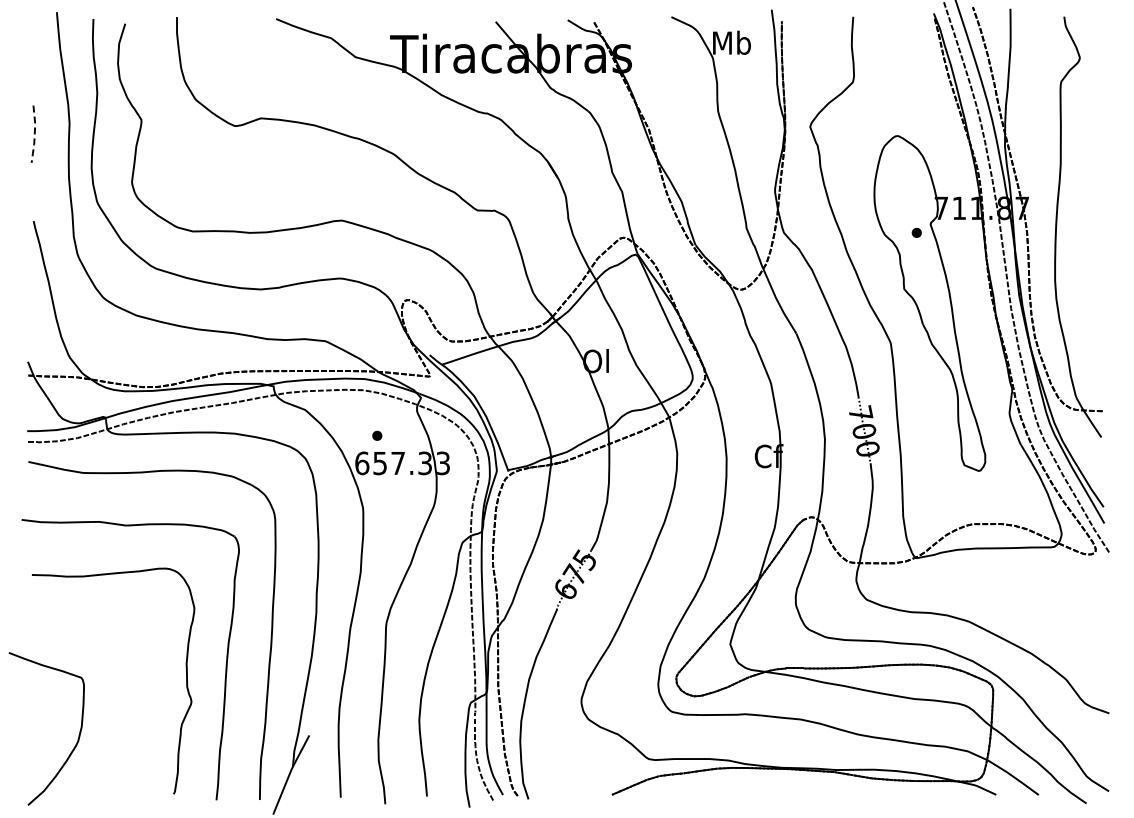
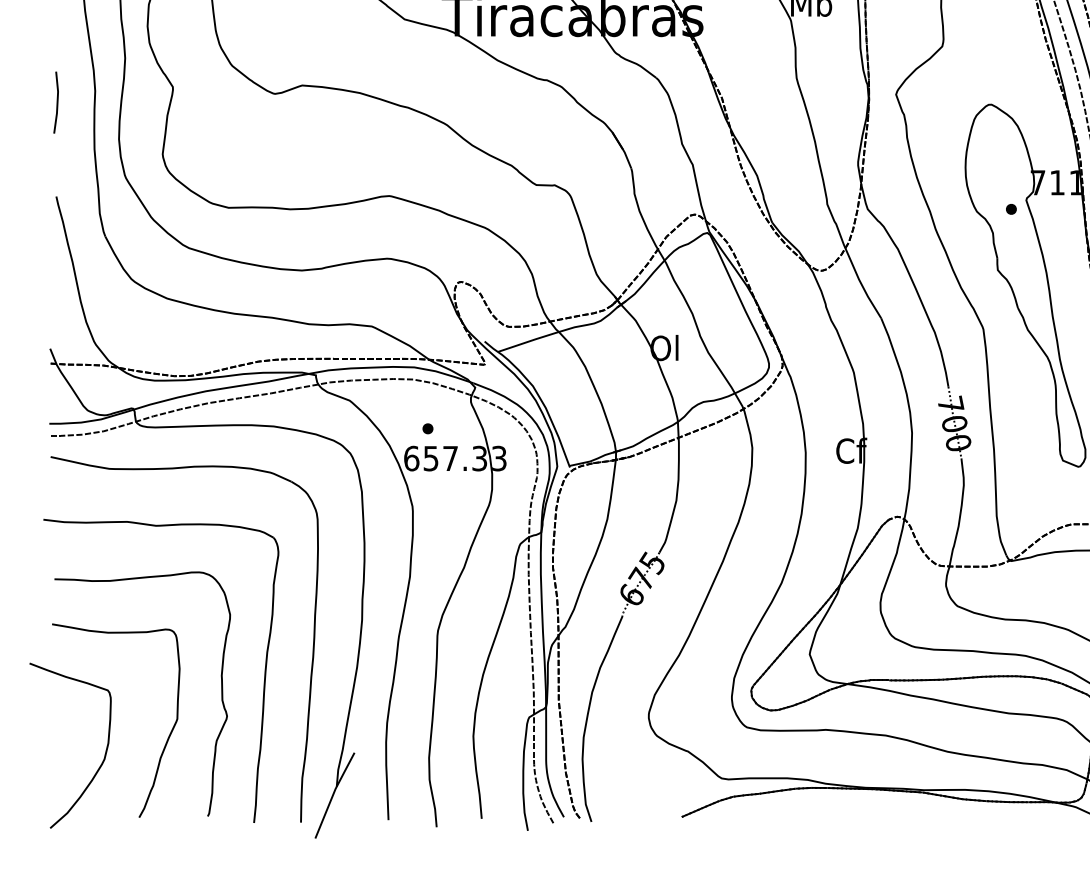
line: (34, 134) -> (57, 102), dashed -> solid
curve: (135, 723) -> (166, 739), added

